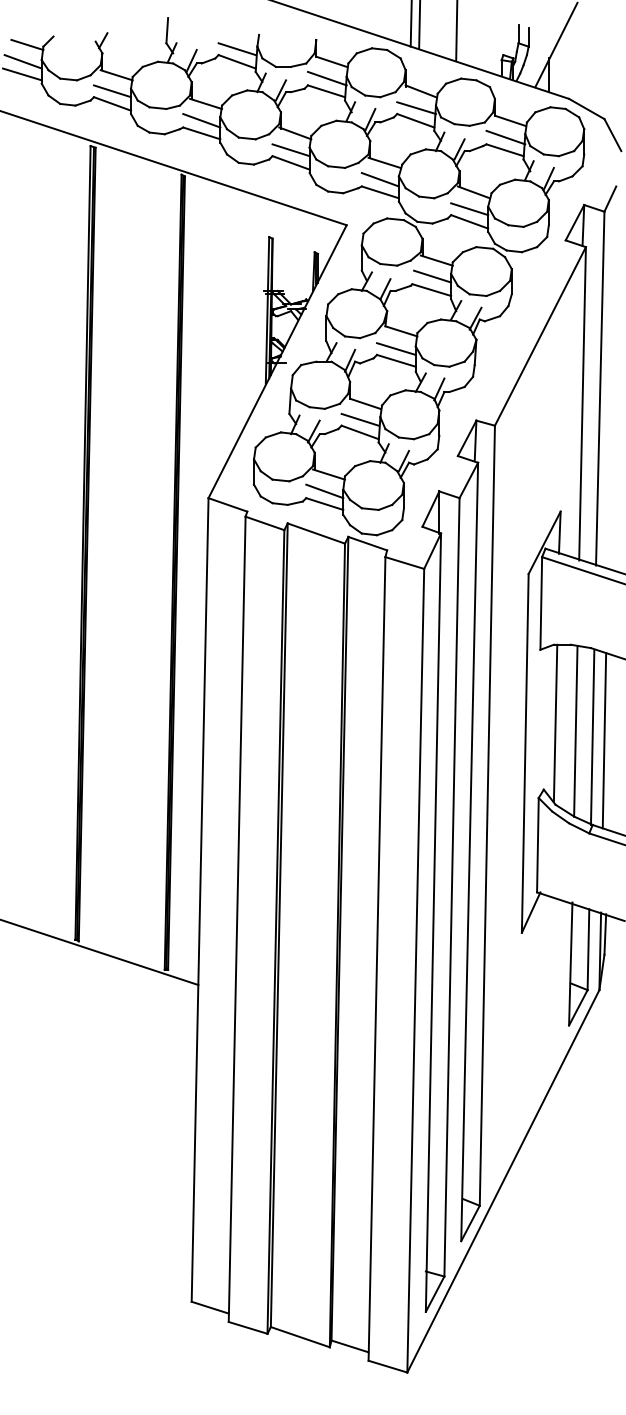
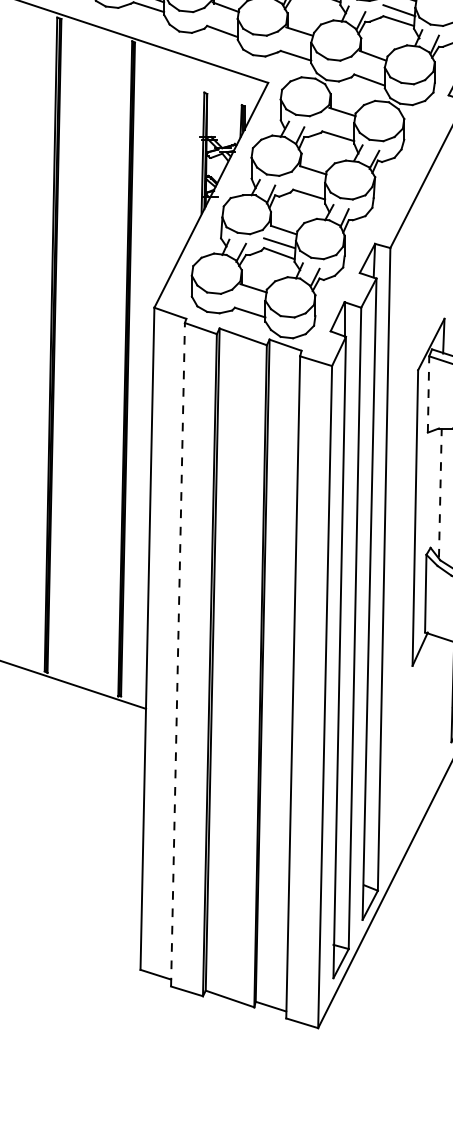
line: (290, 150) -> (221, 21), removed
line: (379, 179) -> (295, 45), removed
line: (469, 209) -> (369, 69), removed
line: (432, 276) -> (338, 125), removed
line: (396, 348) -> (309, 184), removed
line: (324, 491) -> (249, 302), removed
line: (541, 602) -> (428, 393), solid -> dashed
line: (555, 722) -> (440, 492), solid -> dashed
line: (237, 919) -> (178, 654), solid -> dashed

